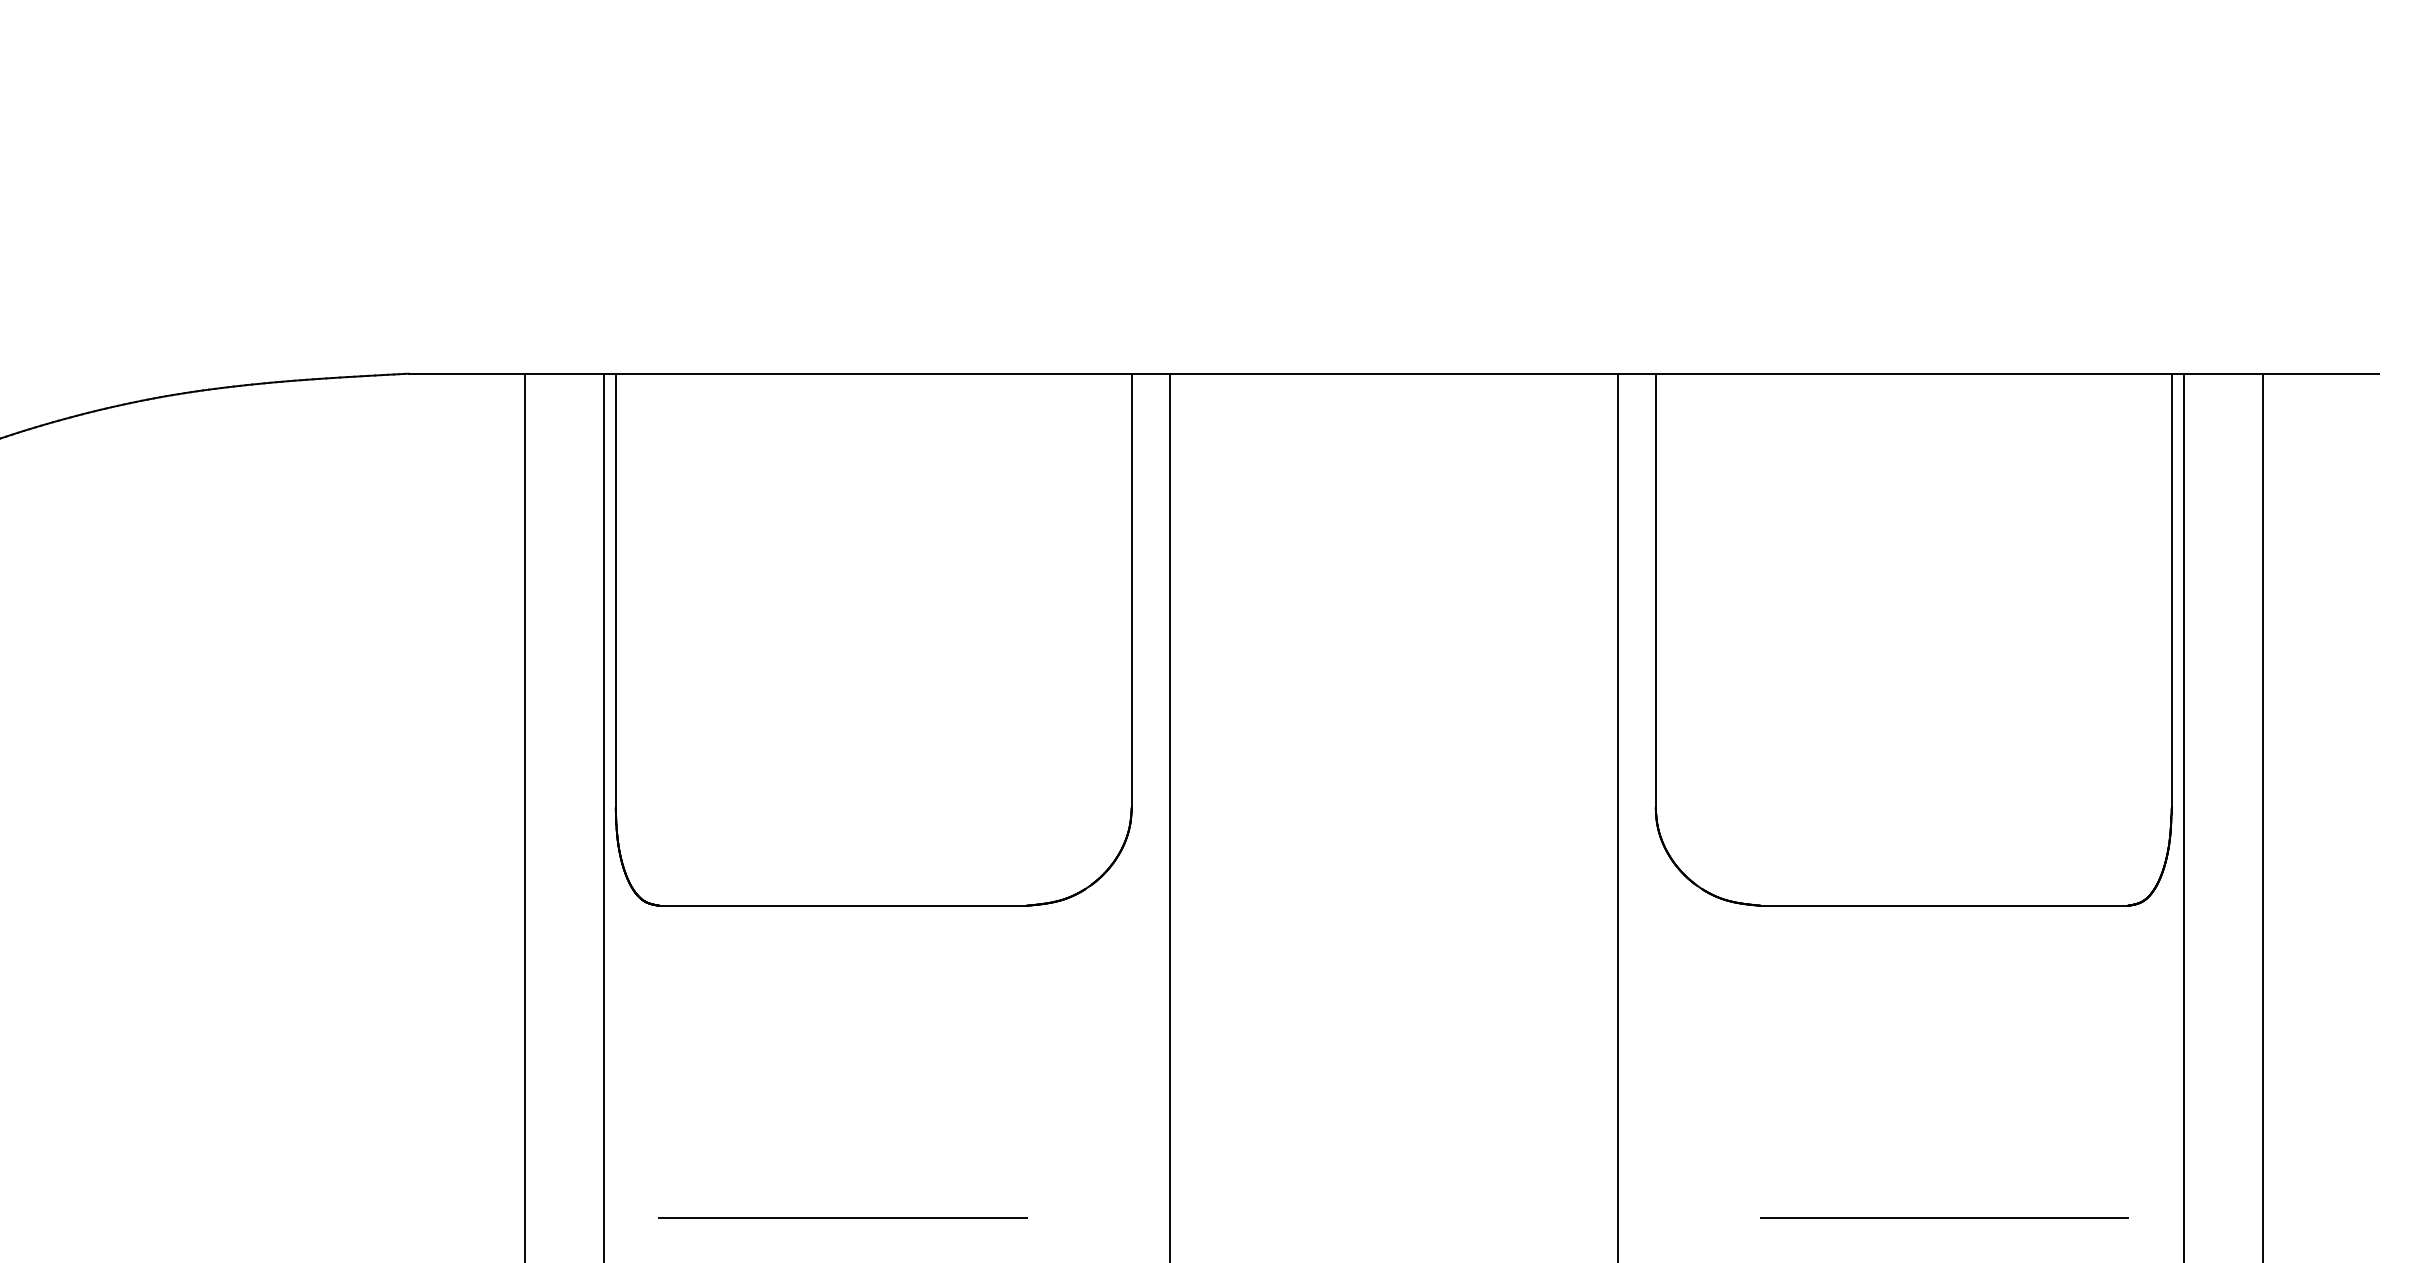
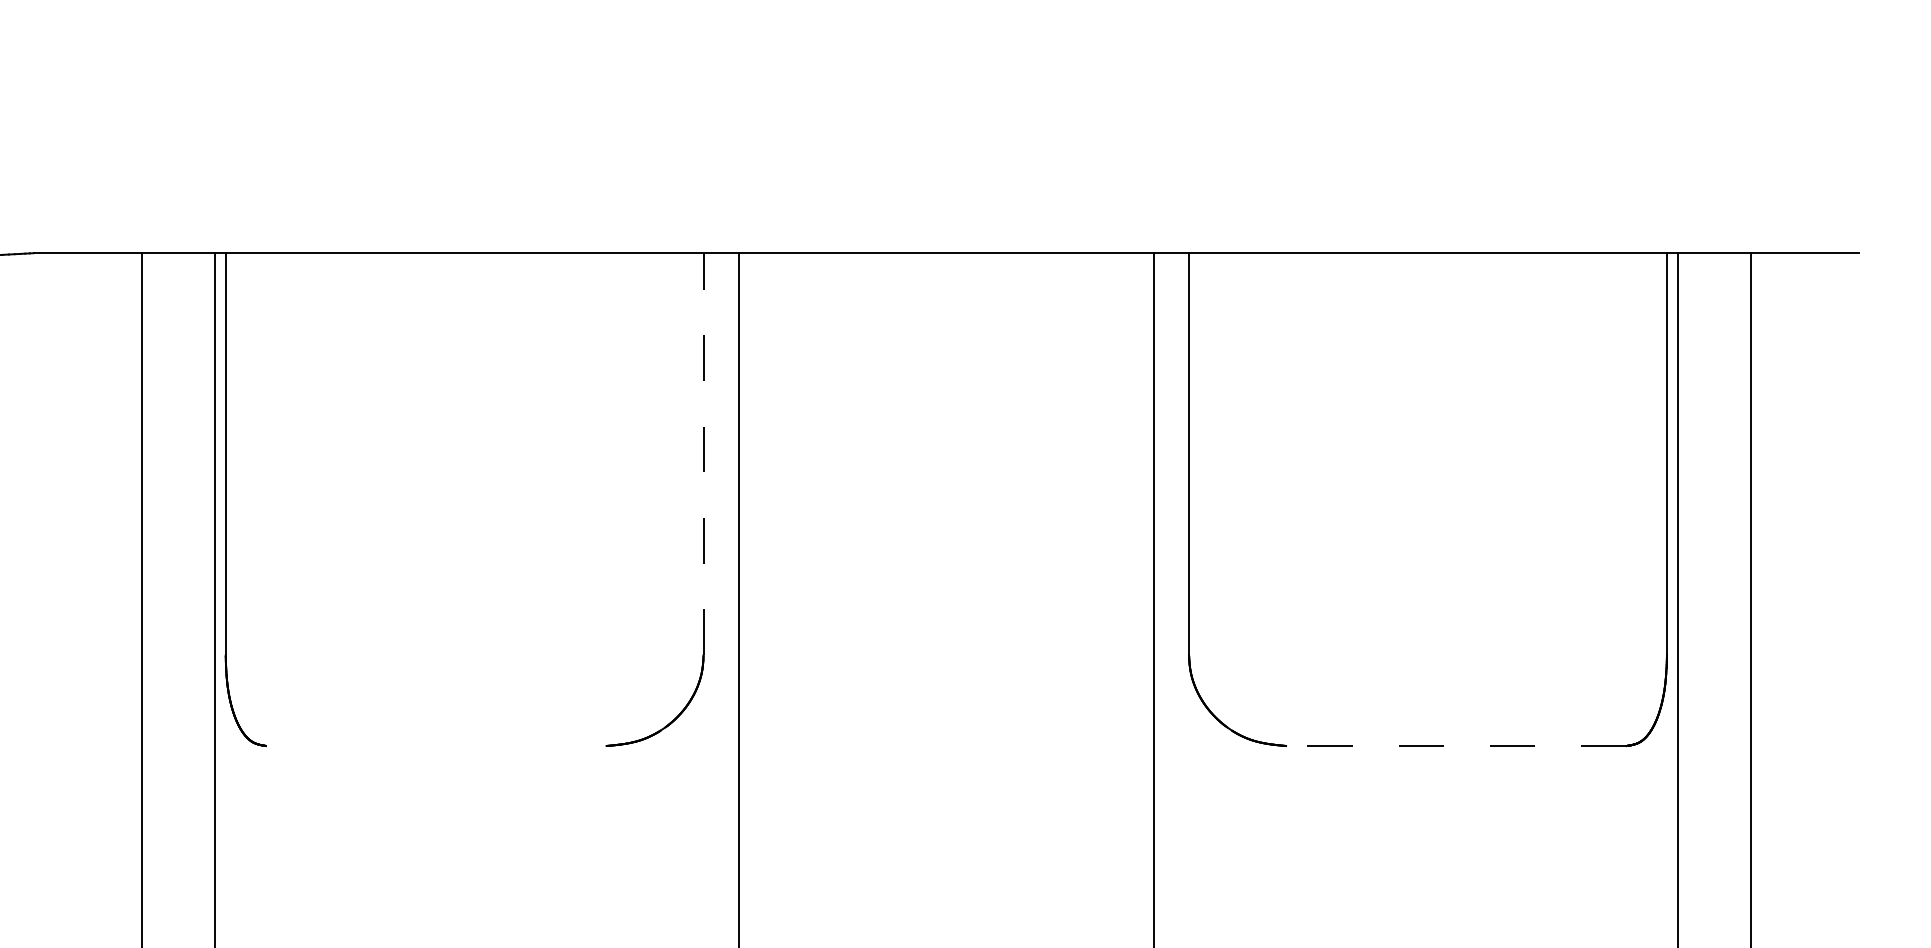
line: (1131, 590) -> (703, 454), solid -> dashed
line: (842, 905) -> (435, 745), removed
line: (1944, 905) -> (1456, 745), solid -> dashed

